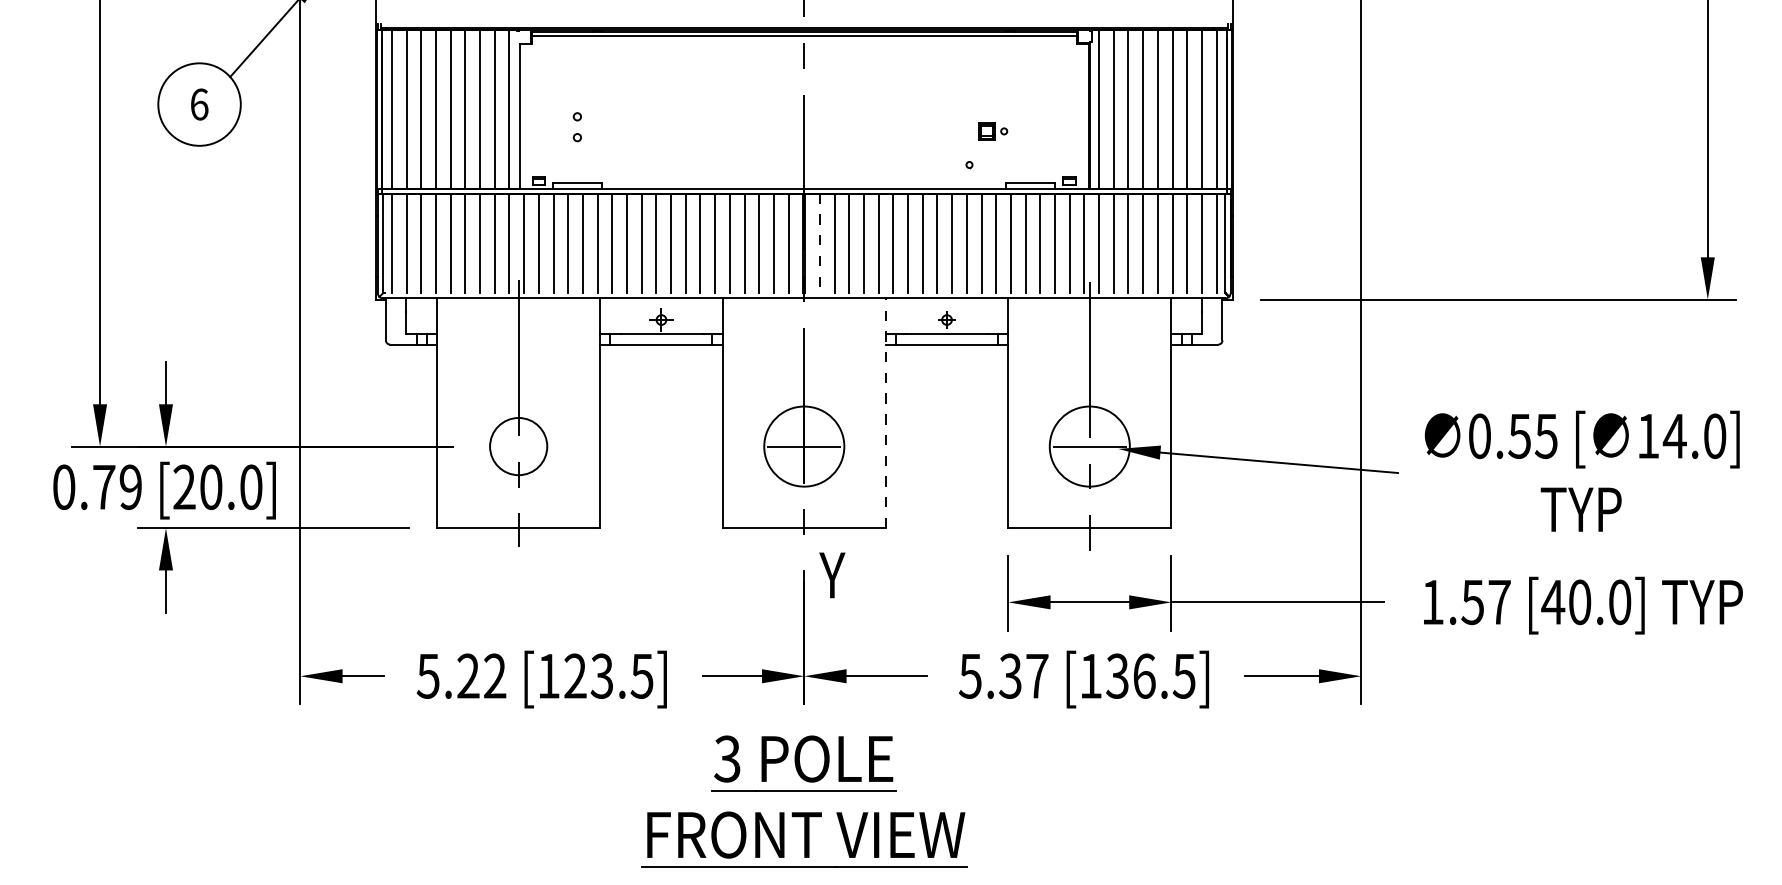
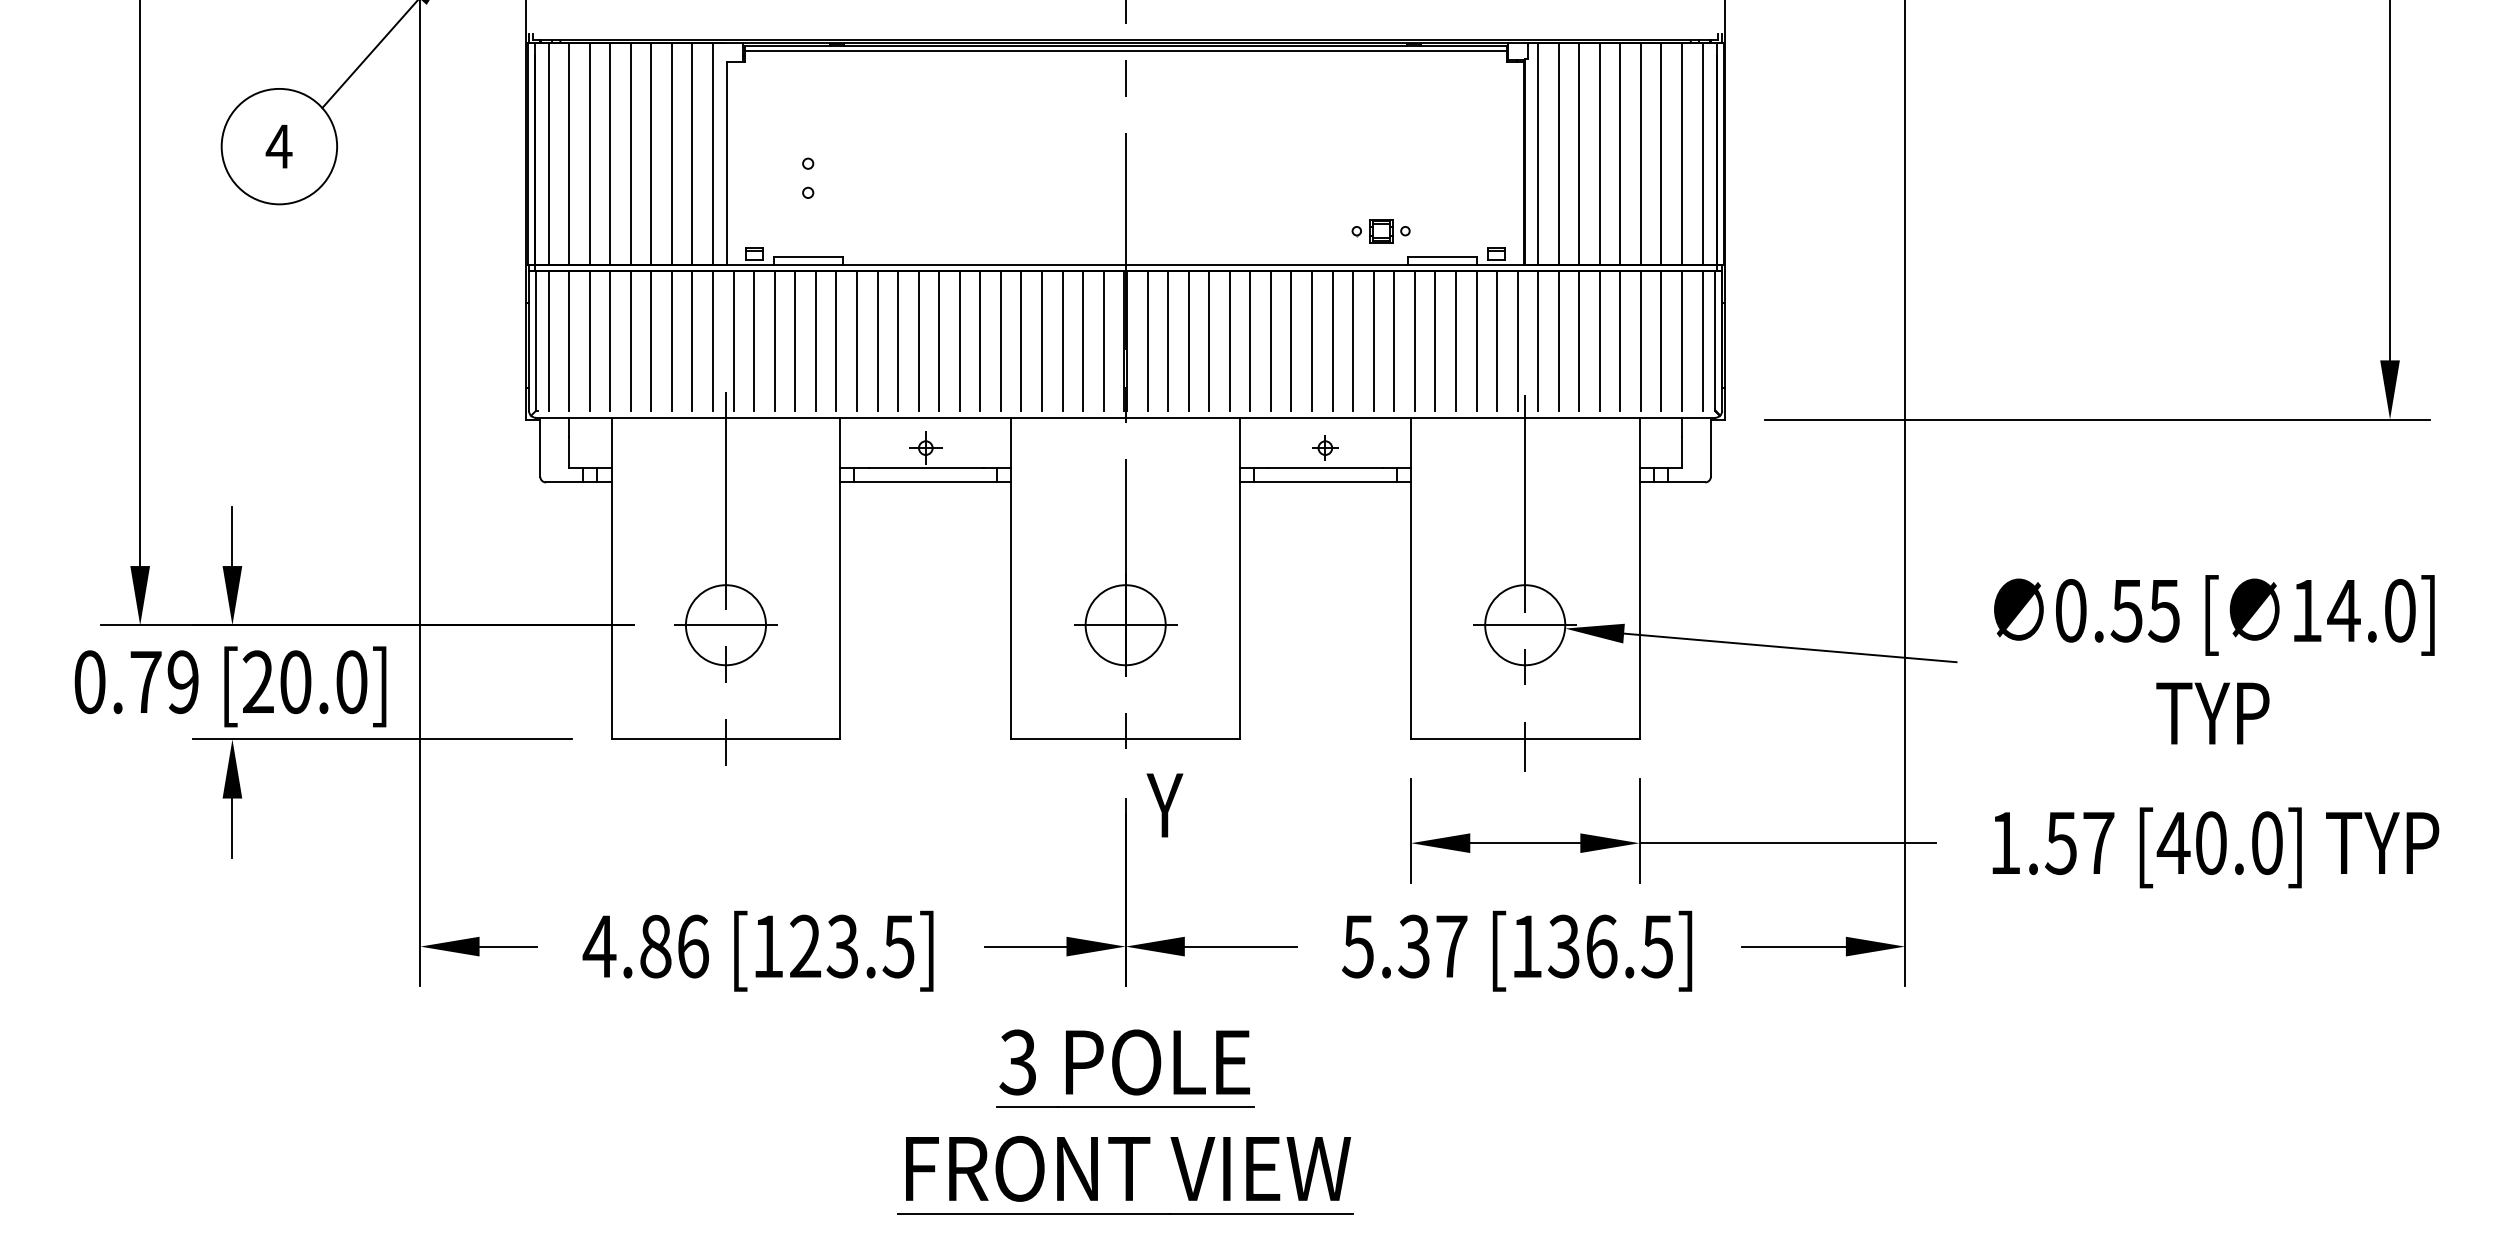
text: (198, 104) -> (278, 146), 6 -> 4
part: (992, 131) -> (1389, 231), moved
line: (819, 243) -> (1147, 341), dashed -> solid
line: (885, 413) -> (1239, 578), dashed -> solid
line: (518, 446) -> (725, 625), added
circle: (804, 446) -> (1125, 625), size x0.71
circle: (1090, 446) -> (1525, 625), size x0.71
text: (461, 676) -> (645, 946), 5.22 -> 4.86

